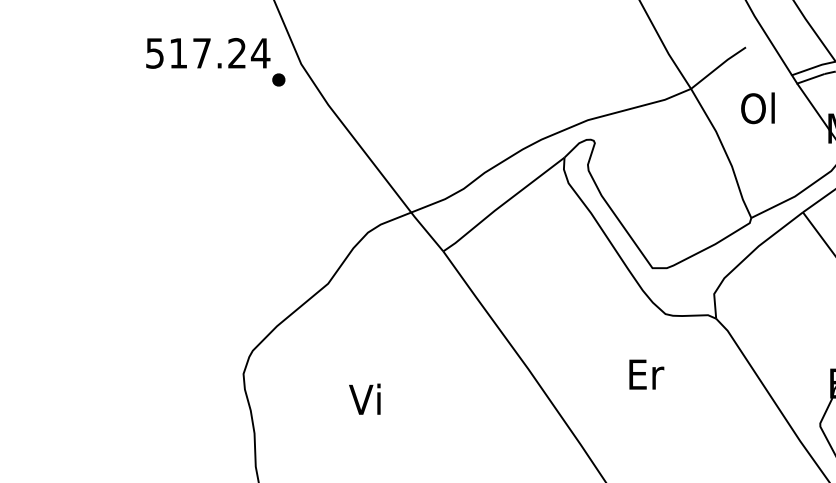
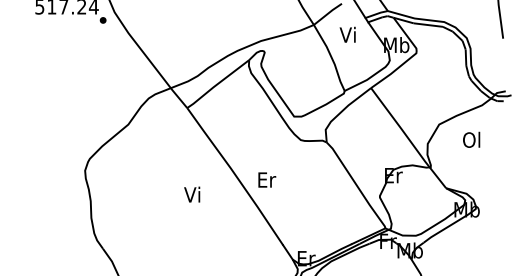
text: (756, 107) -> (347, 34), Ol -> Vi
text: (647, 373) -> (267, 179), moved
text: (365, 399) -> (192, 194), moved

